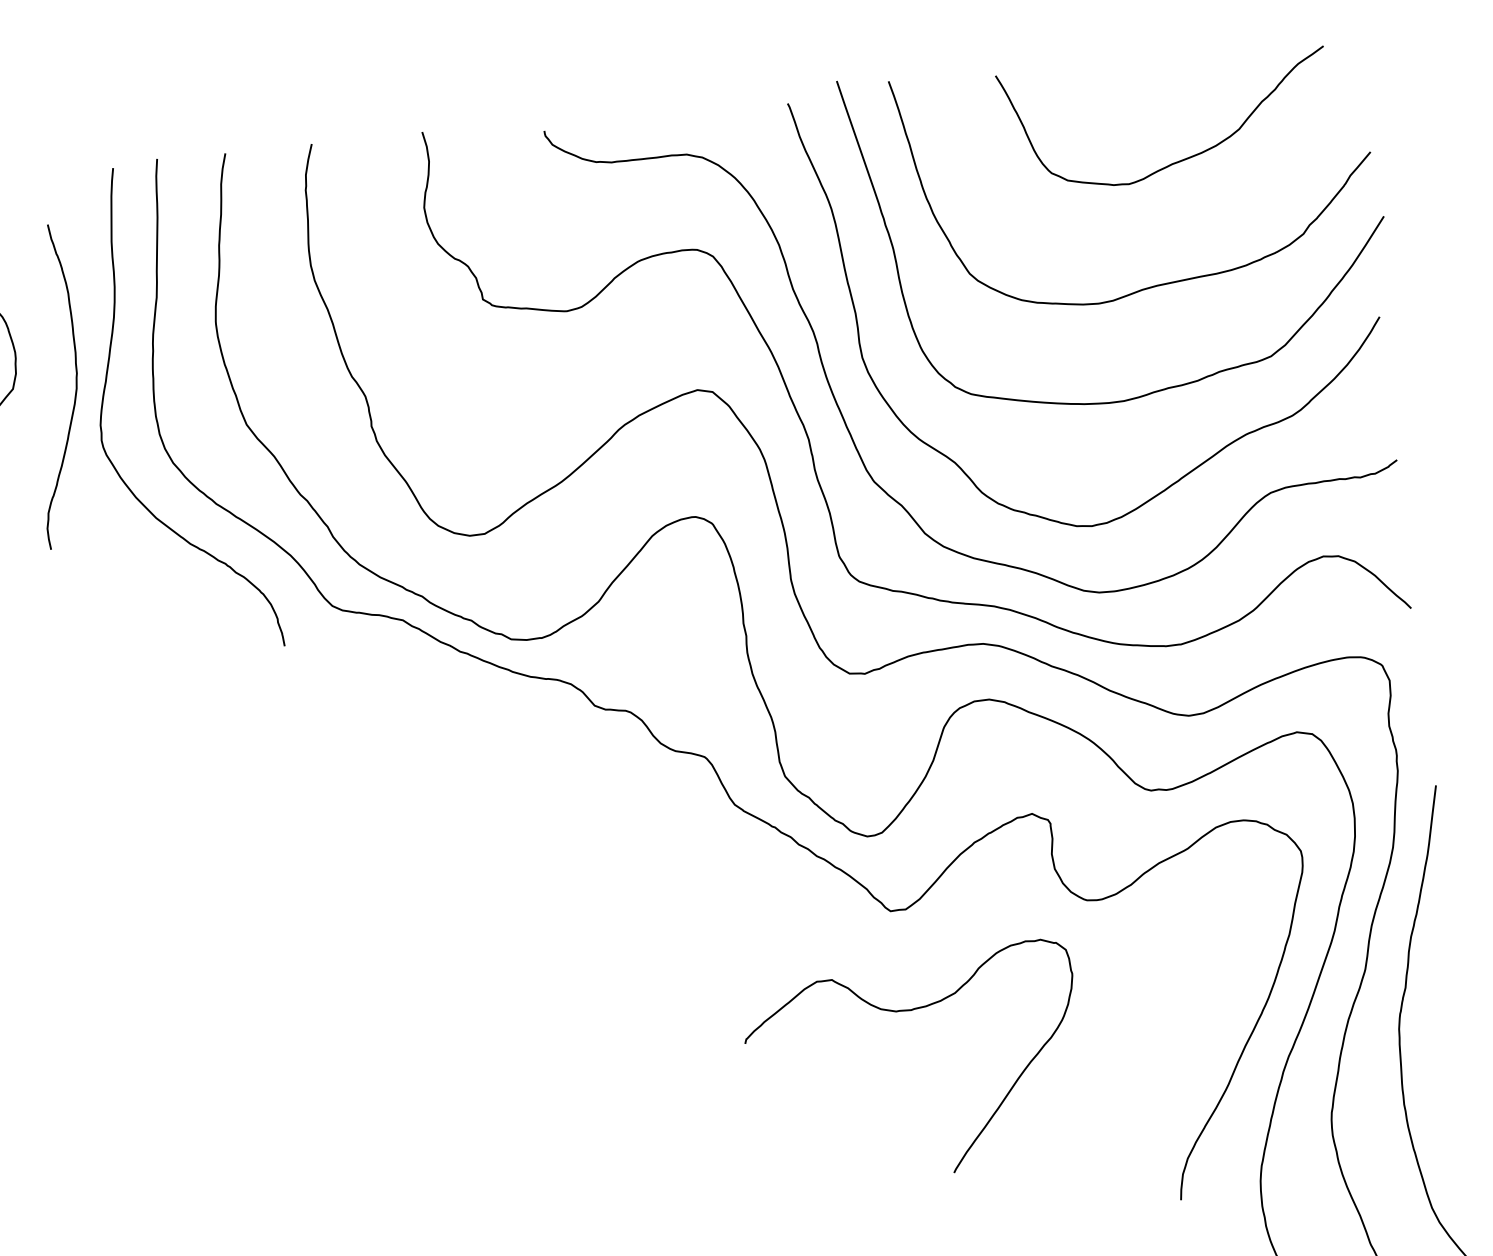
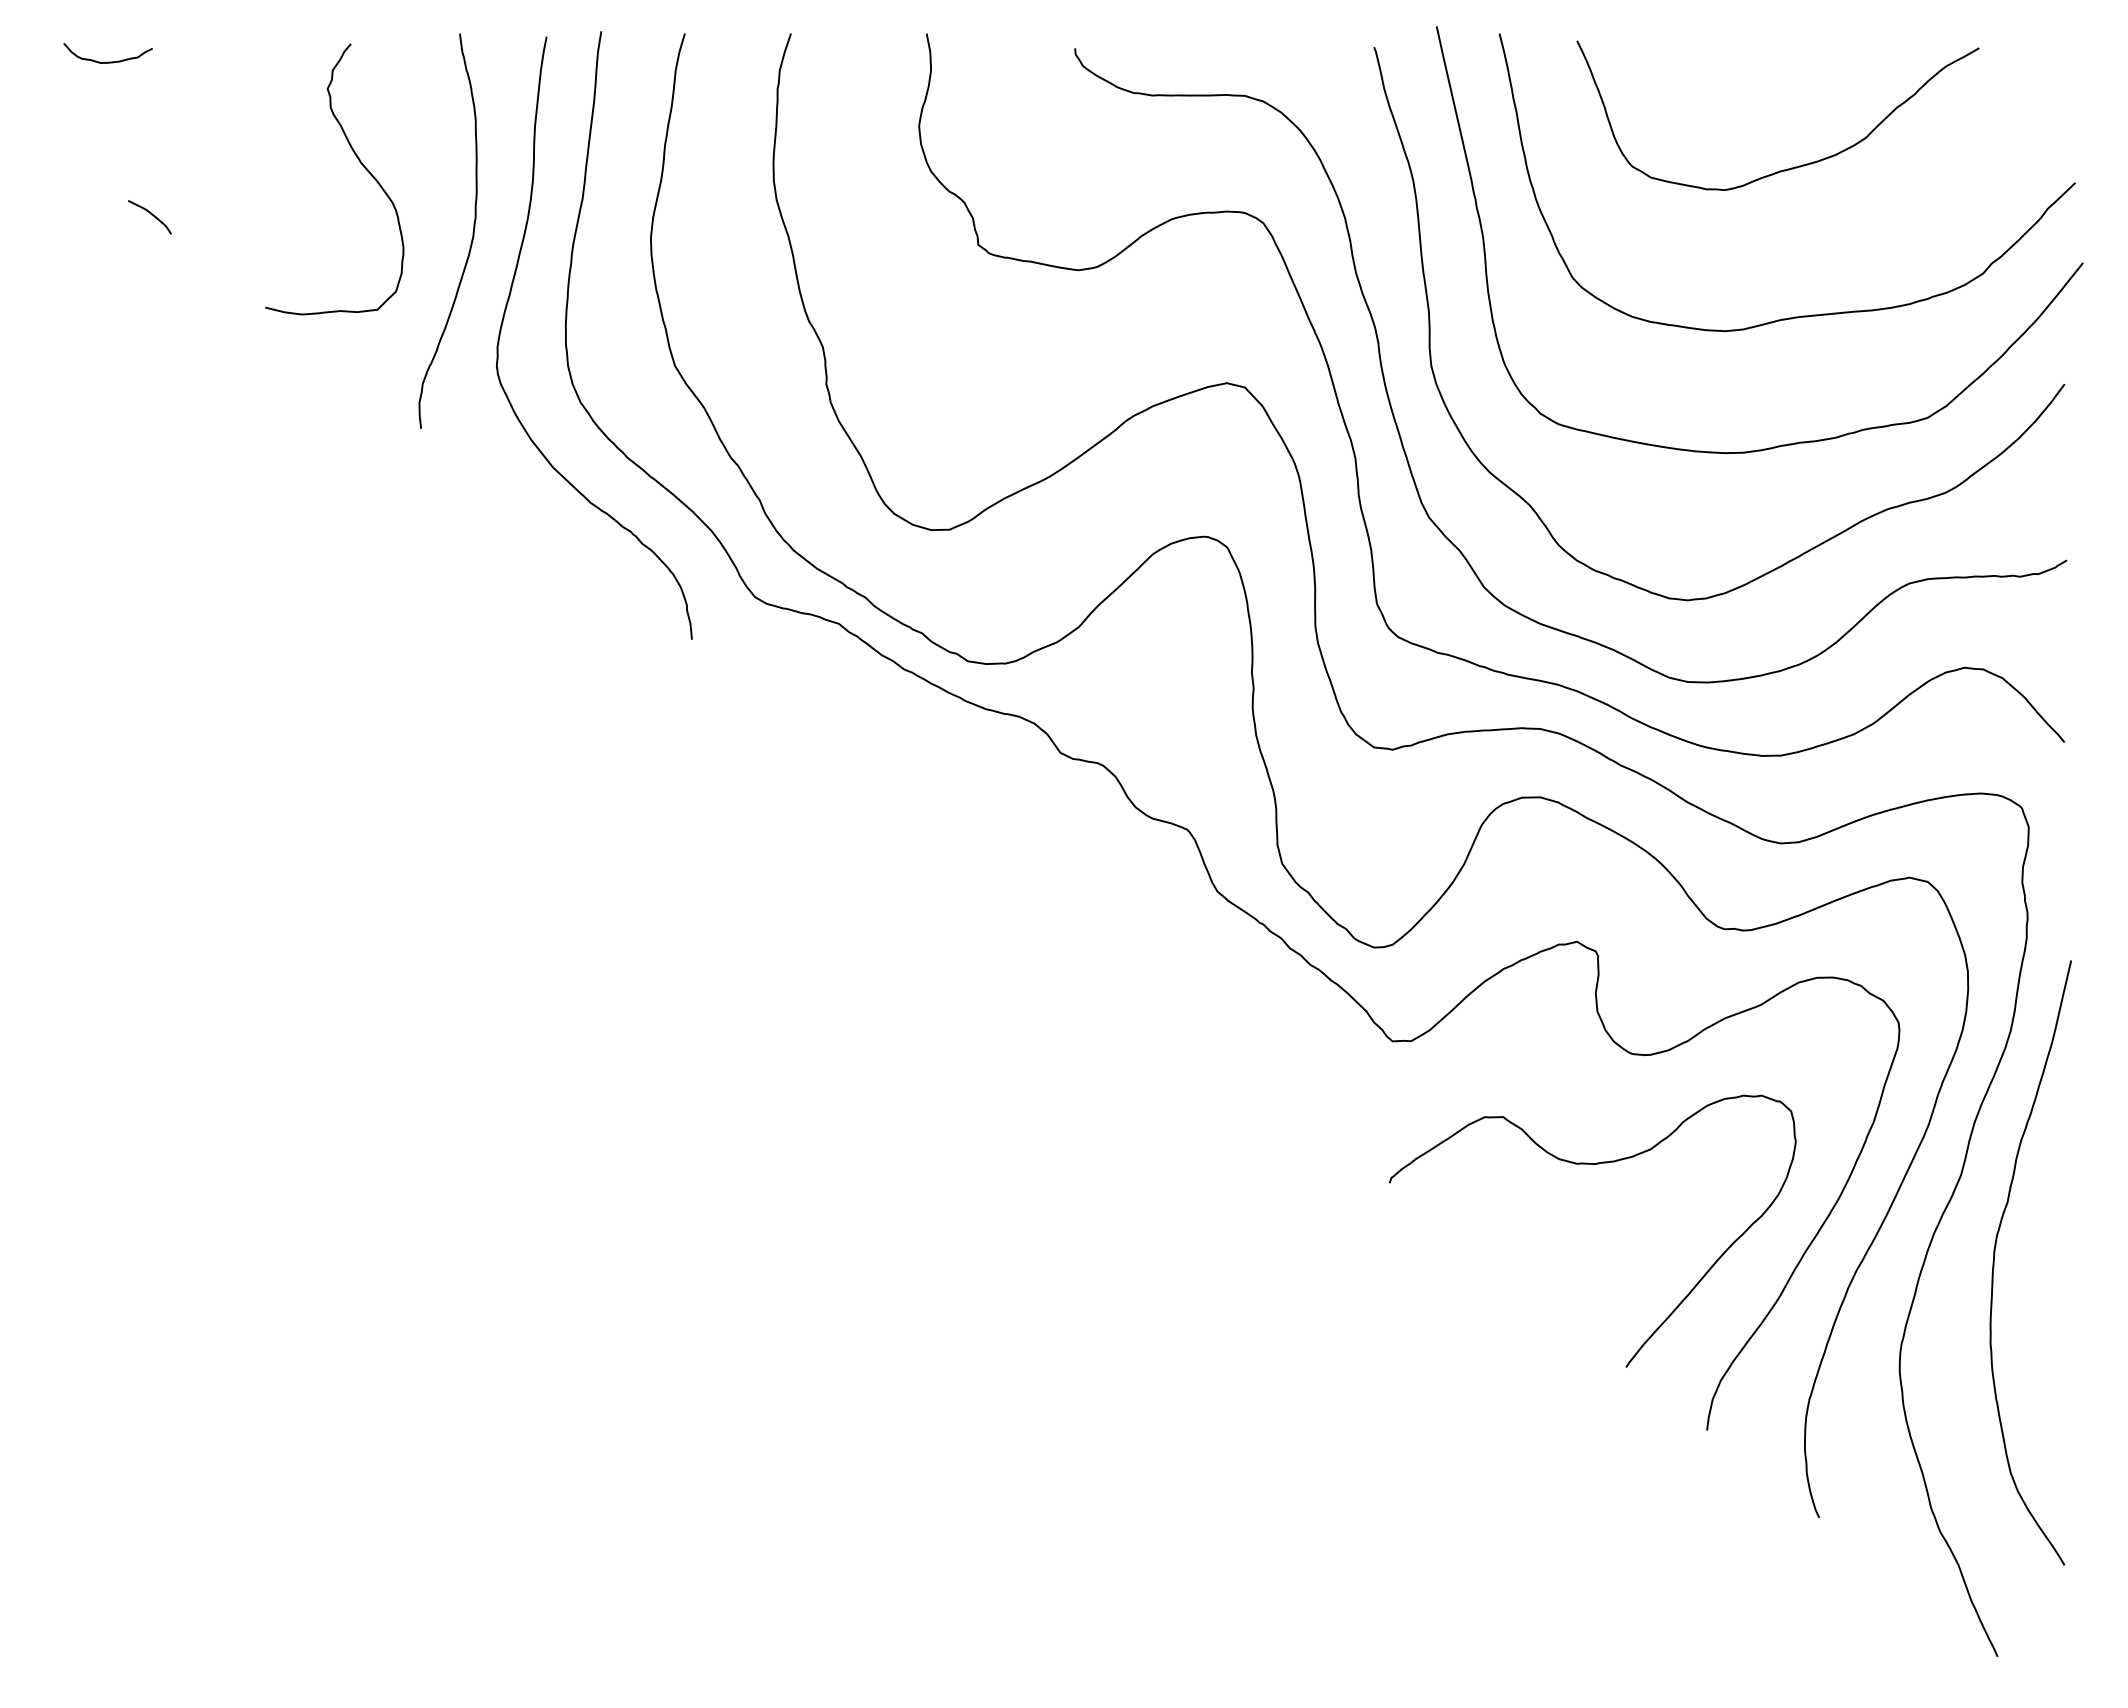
curve: (1181, 159) -> (1791, 167), moved
curve: (75, 385) -> (472, 232), moved
curve: (908, 1010) -> (1592, 1164), moved

